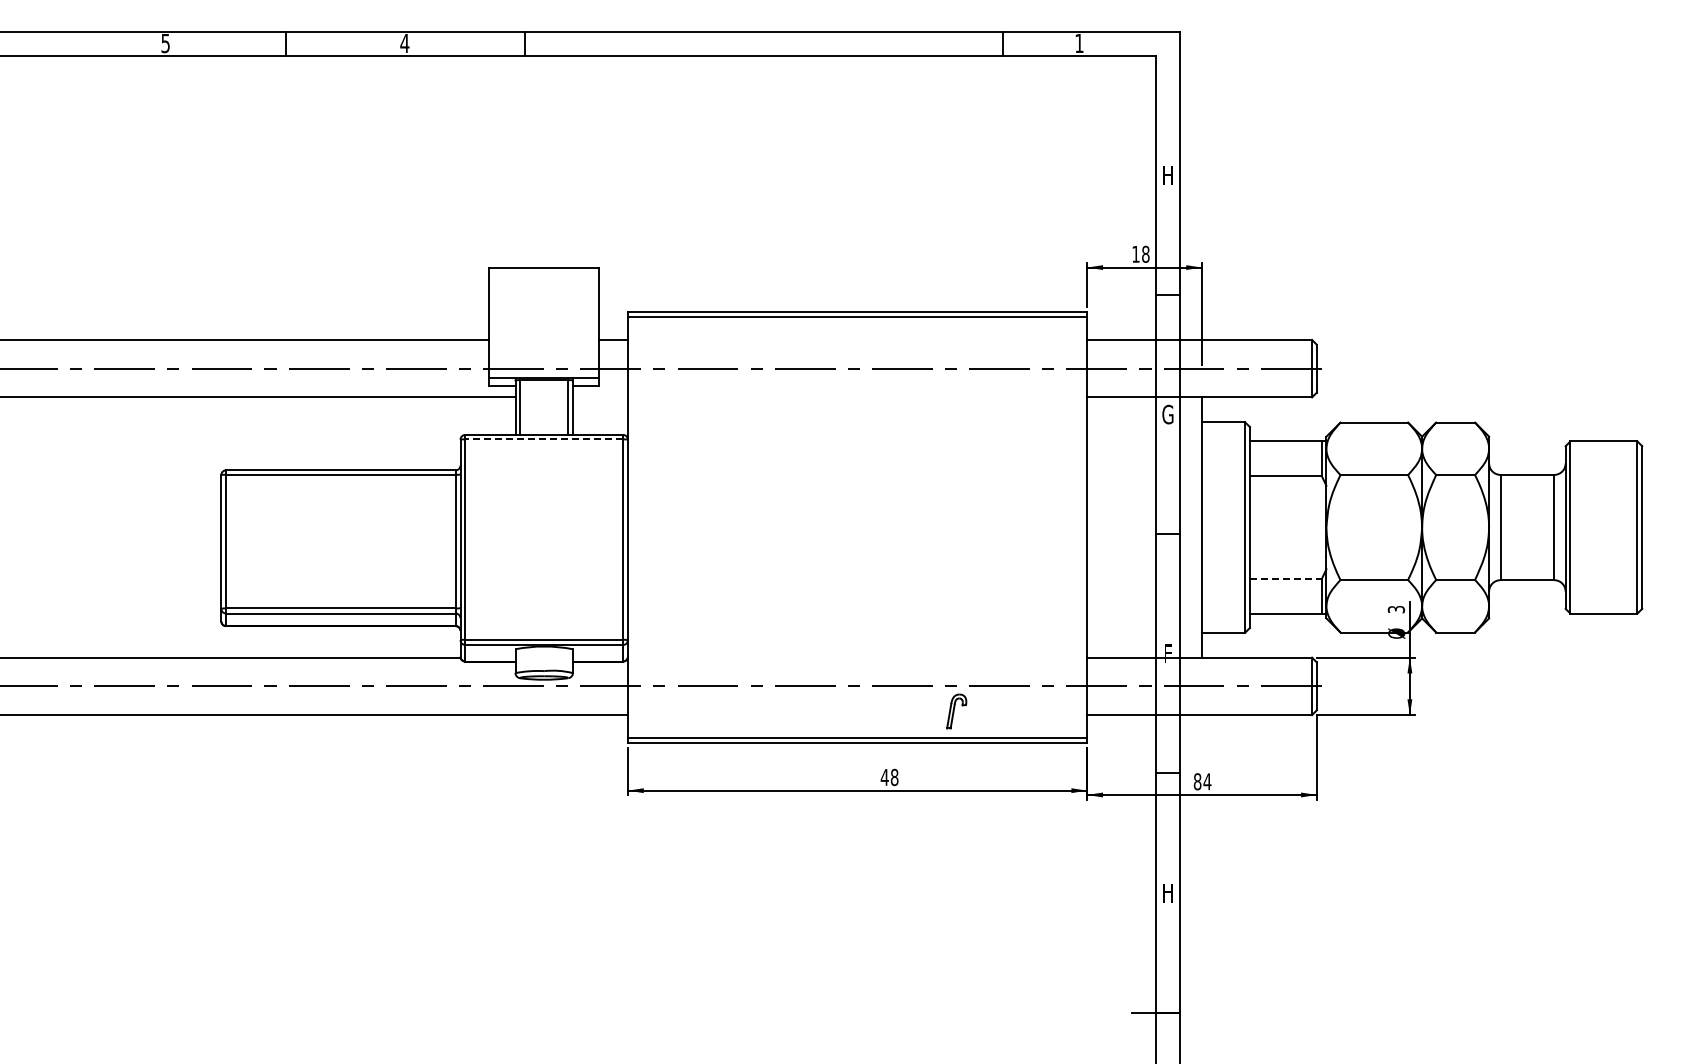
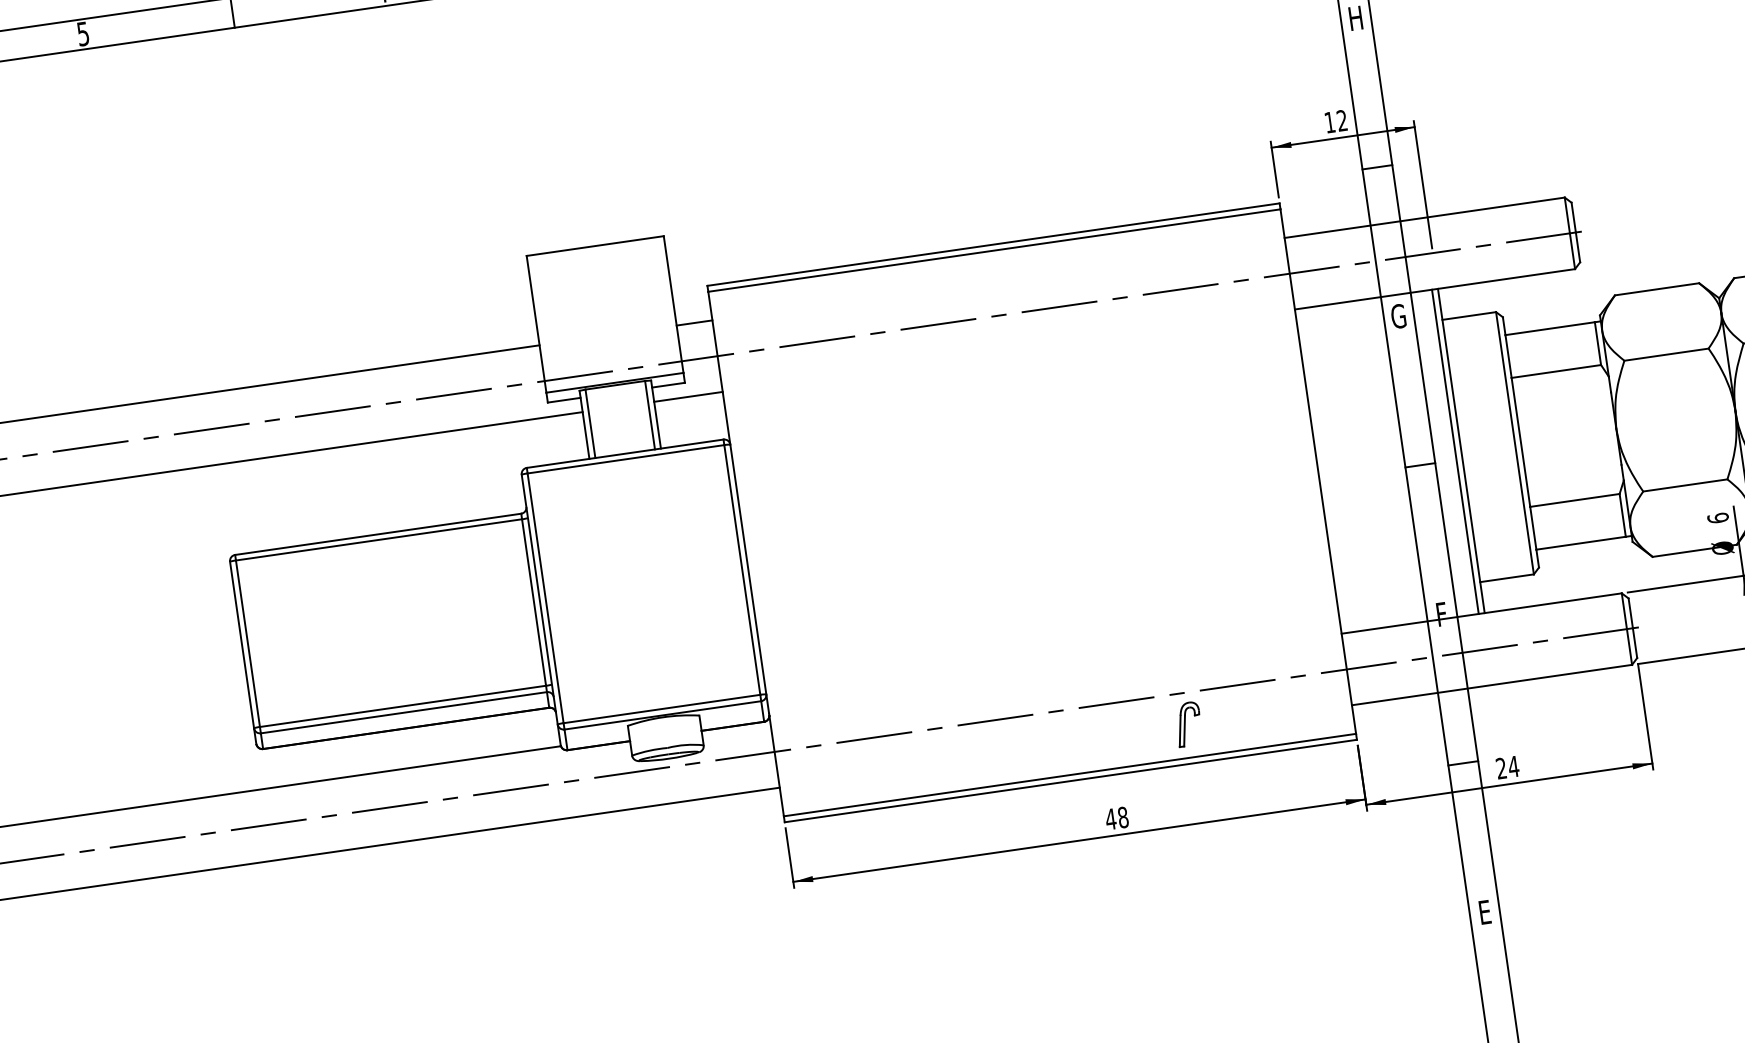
text: (1145, 253) -> (1341, 119), 18 -> 12
line: (599, 397) -> (687, 397), added
line: (544, 439) -> (626, 459), dashed -> solid
line: (1197, 527) -> (1455, 451), added
line: (1285, 579) -> (1574, 500), dashed -> solid
text: (1396, 609) -> (1718, 518), 3 -> 6
text: (1197, 781) -> (1501, 768), 84 -> 24
text: (1167, 893) -> (1483, 913), H -> E

